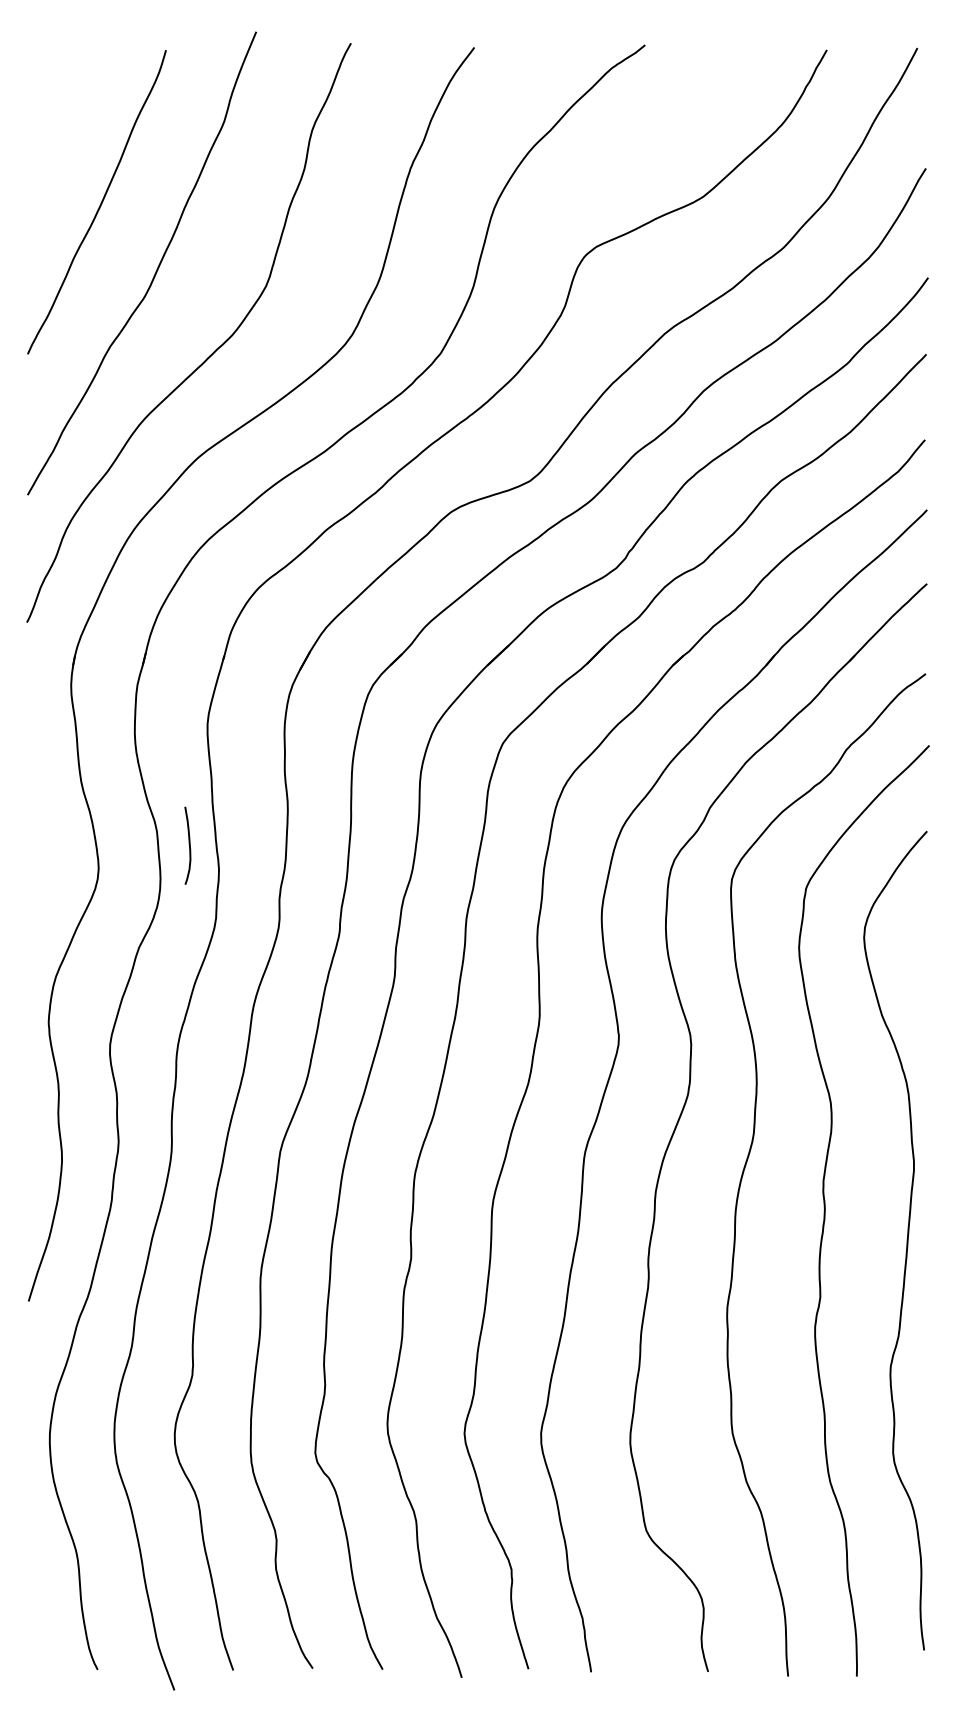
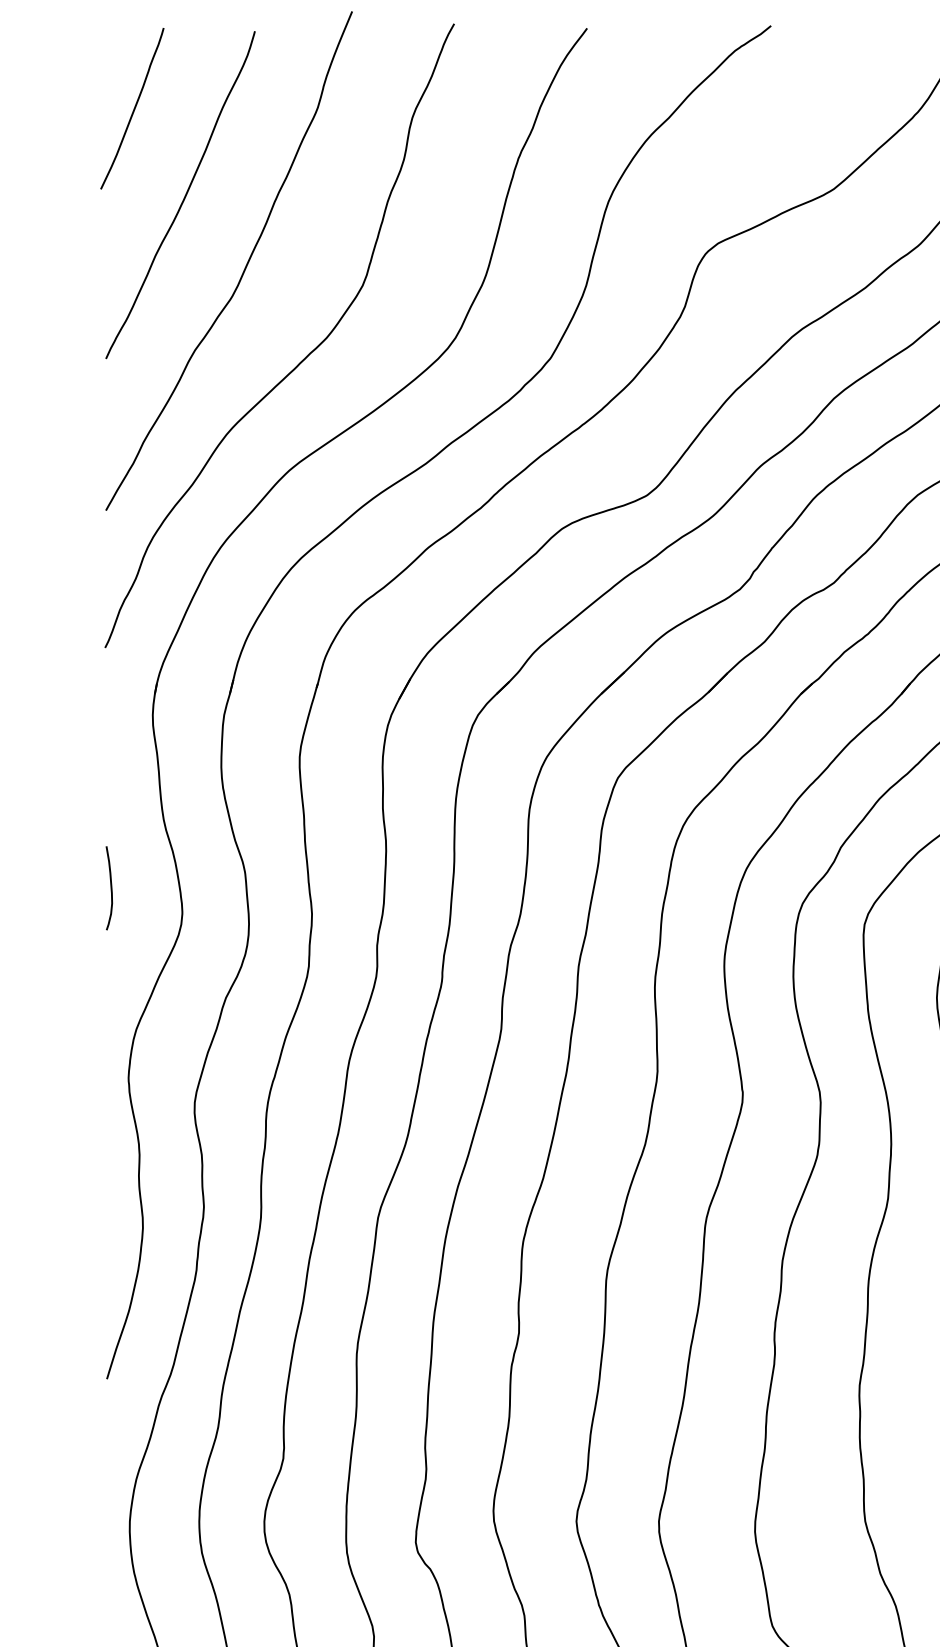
curve: (53, 122) -> (133, 109), added
curve: (188, 844) -> (110, 886), moved

